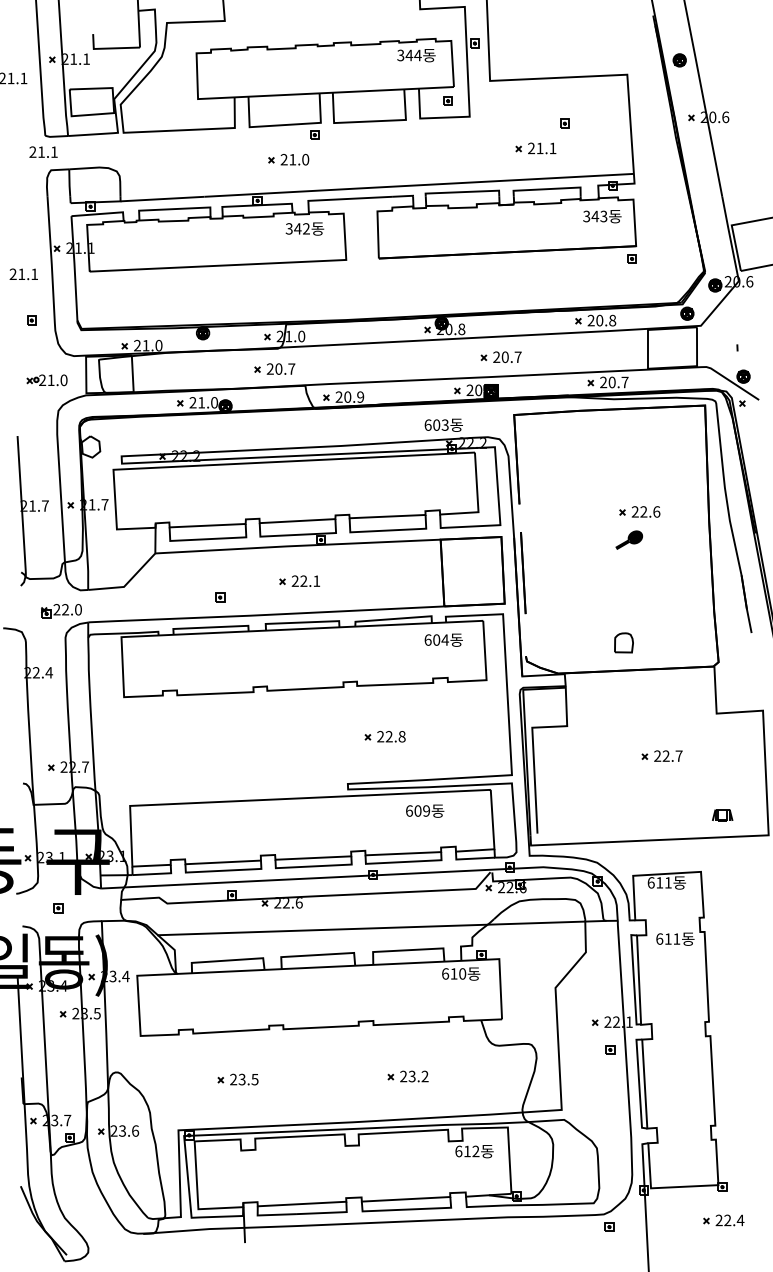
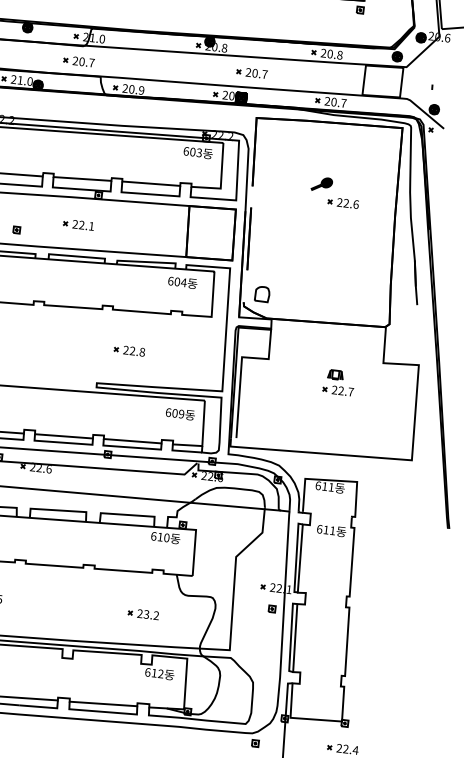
text: (443, 424) -> (198, 152), moved
part: (629, 539) -> (322, 183), moved
part: (623, 642) -> (262, 293), moved
text: (425, 810) -> (180, 413), moved
part: (722, 815) -> (335, 375), moved
part: (407, 1076) -> (143, 614), moved

